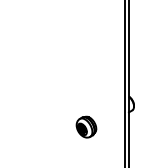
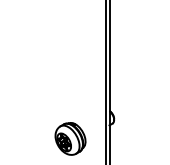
part: (86, 126) -> (70, 138), size x1.67

